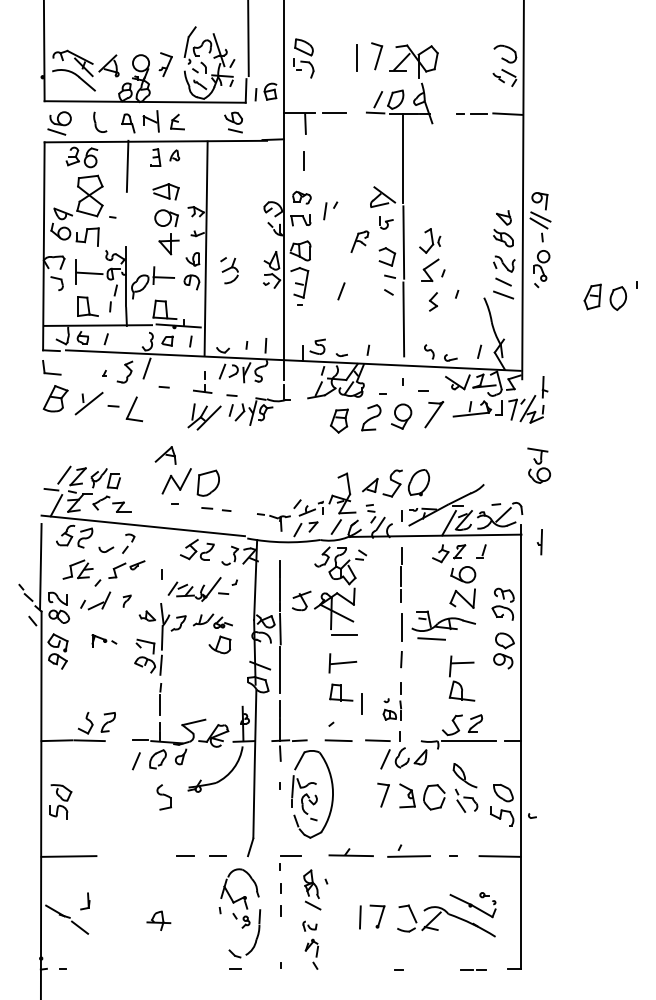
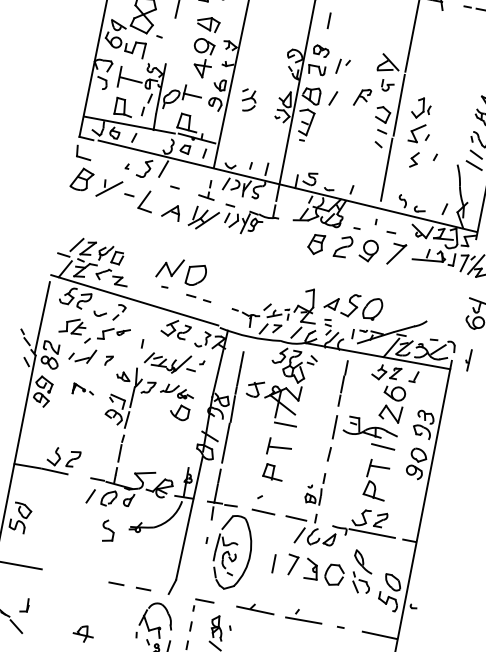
line: (341, 291) -> (333, 98), moved
part: (165, 455) -> (171, 212), moved
part: (539, 542) -> (467, 360), moved
line: (431, 638) -> (383, 446), moved
line: (361, 703) -> (273, 563), moved

